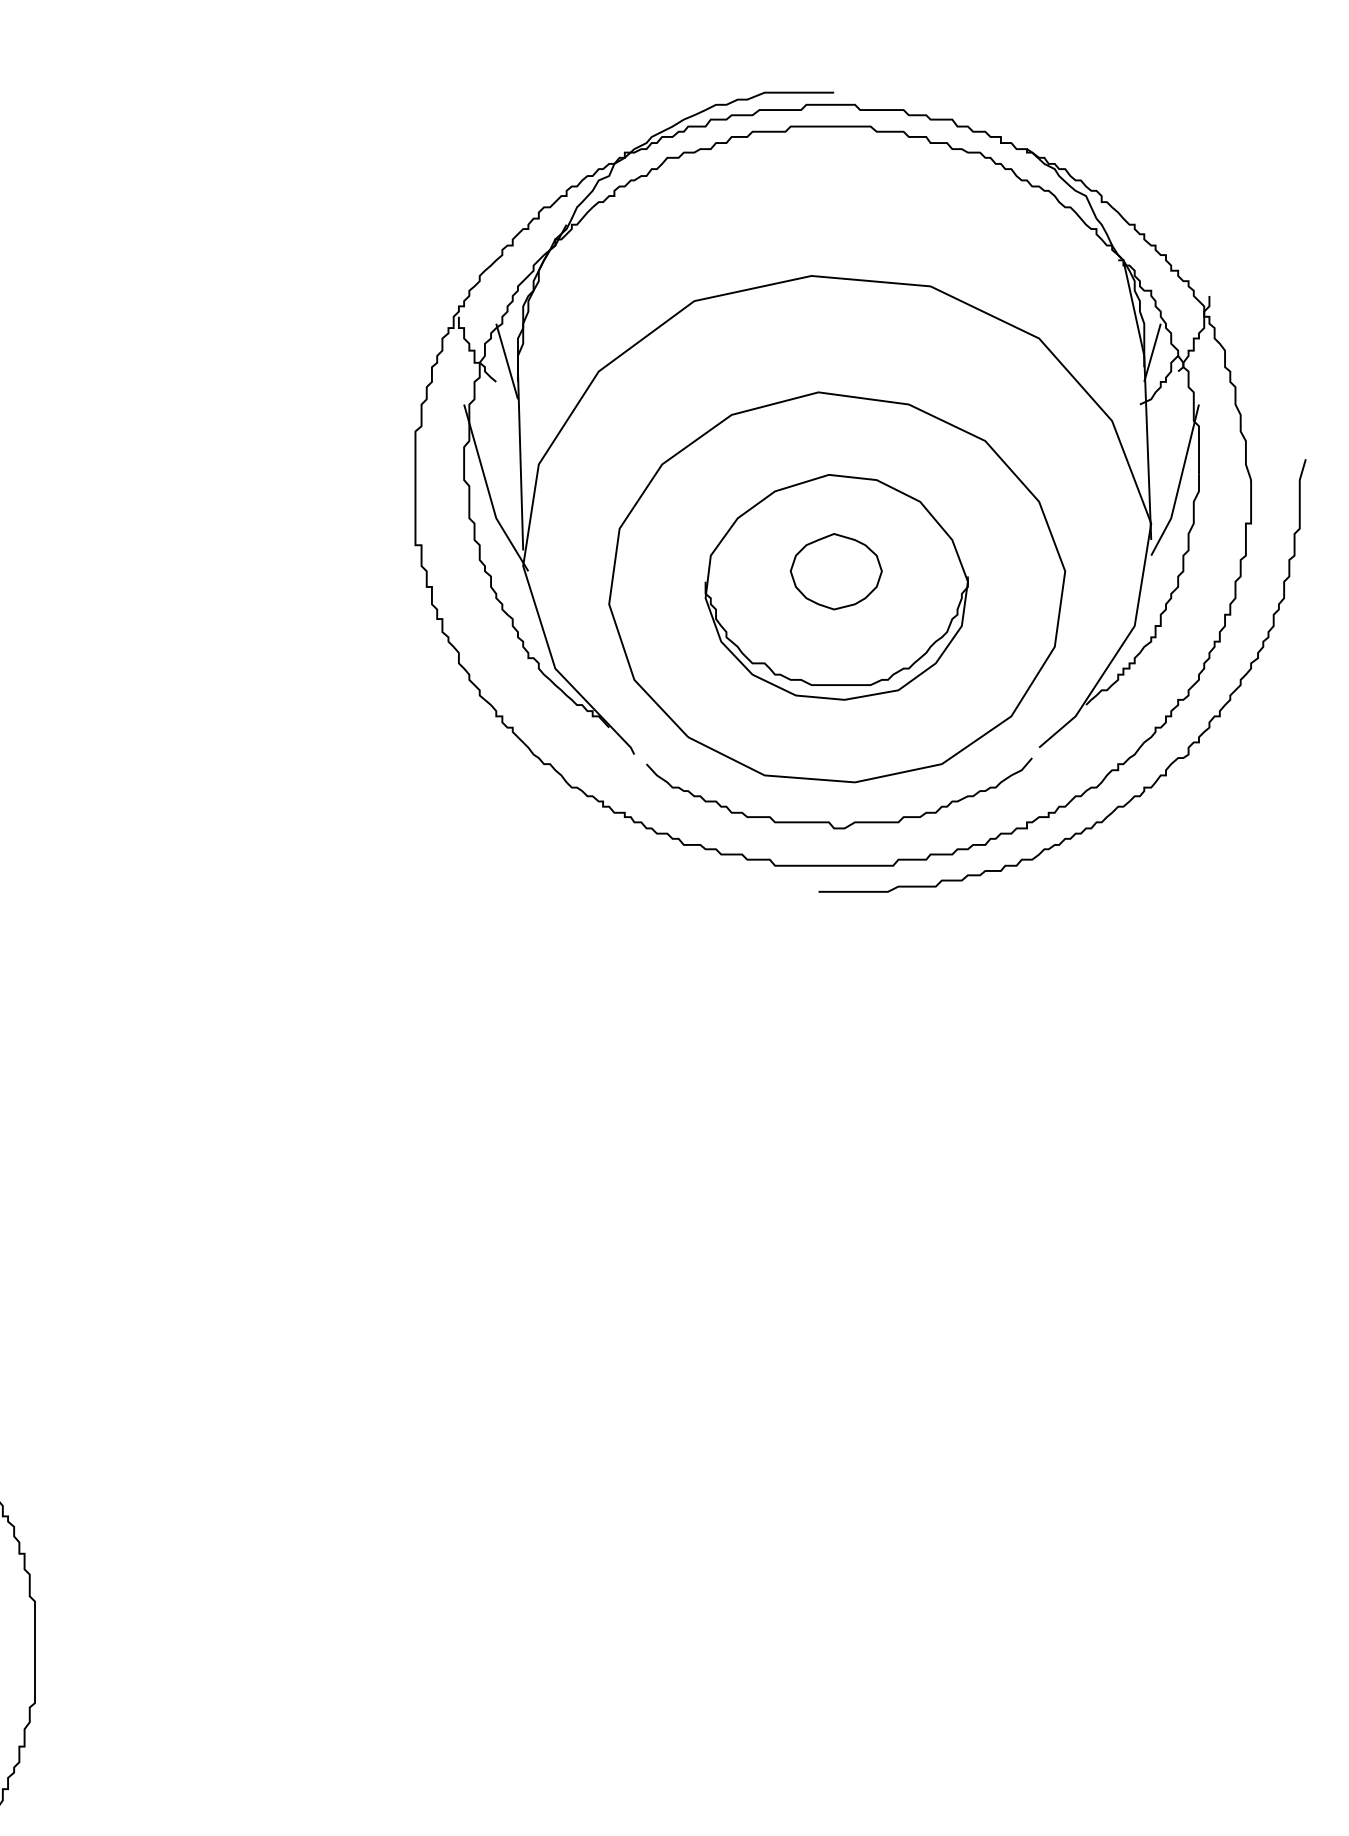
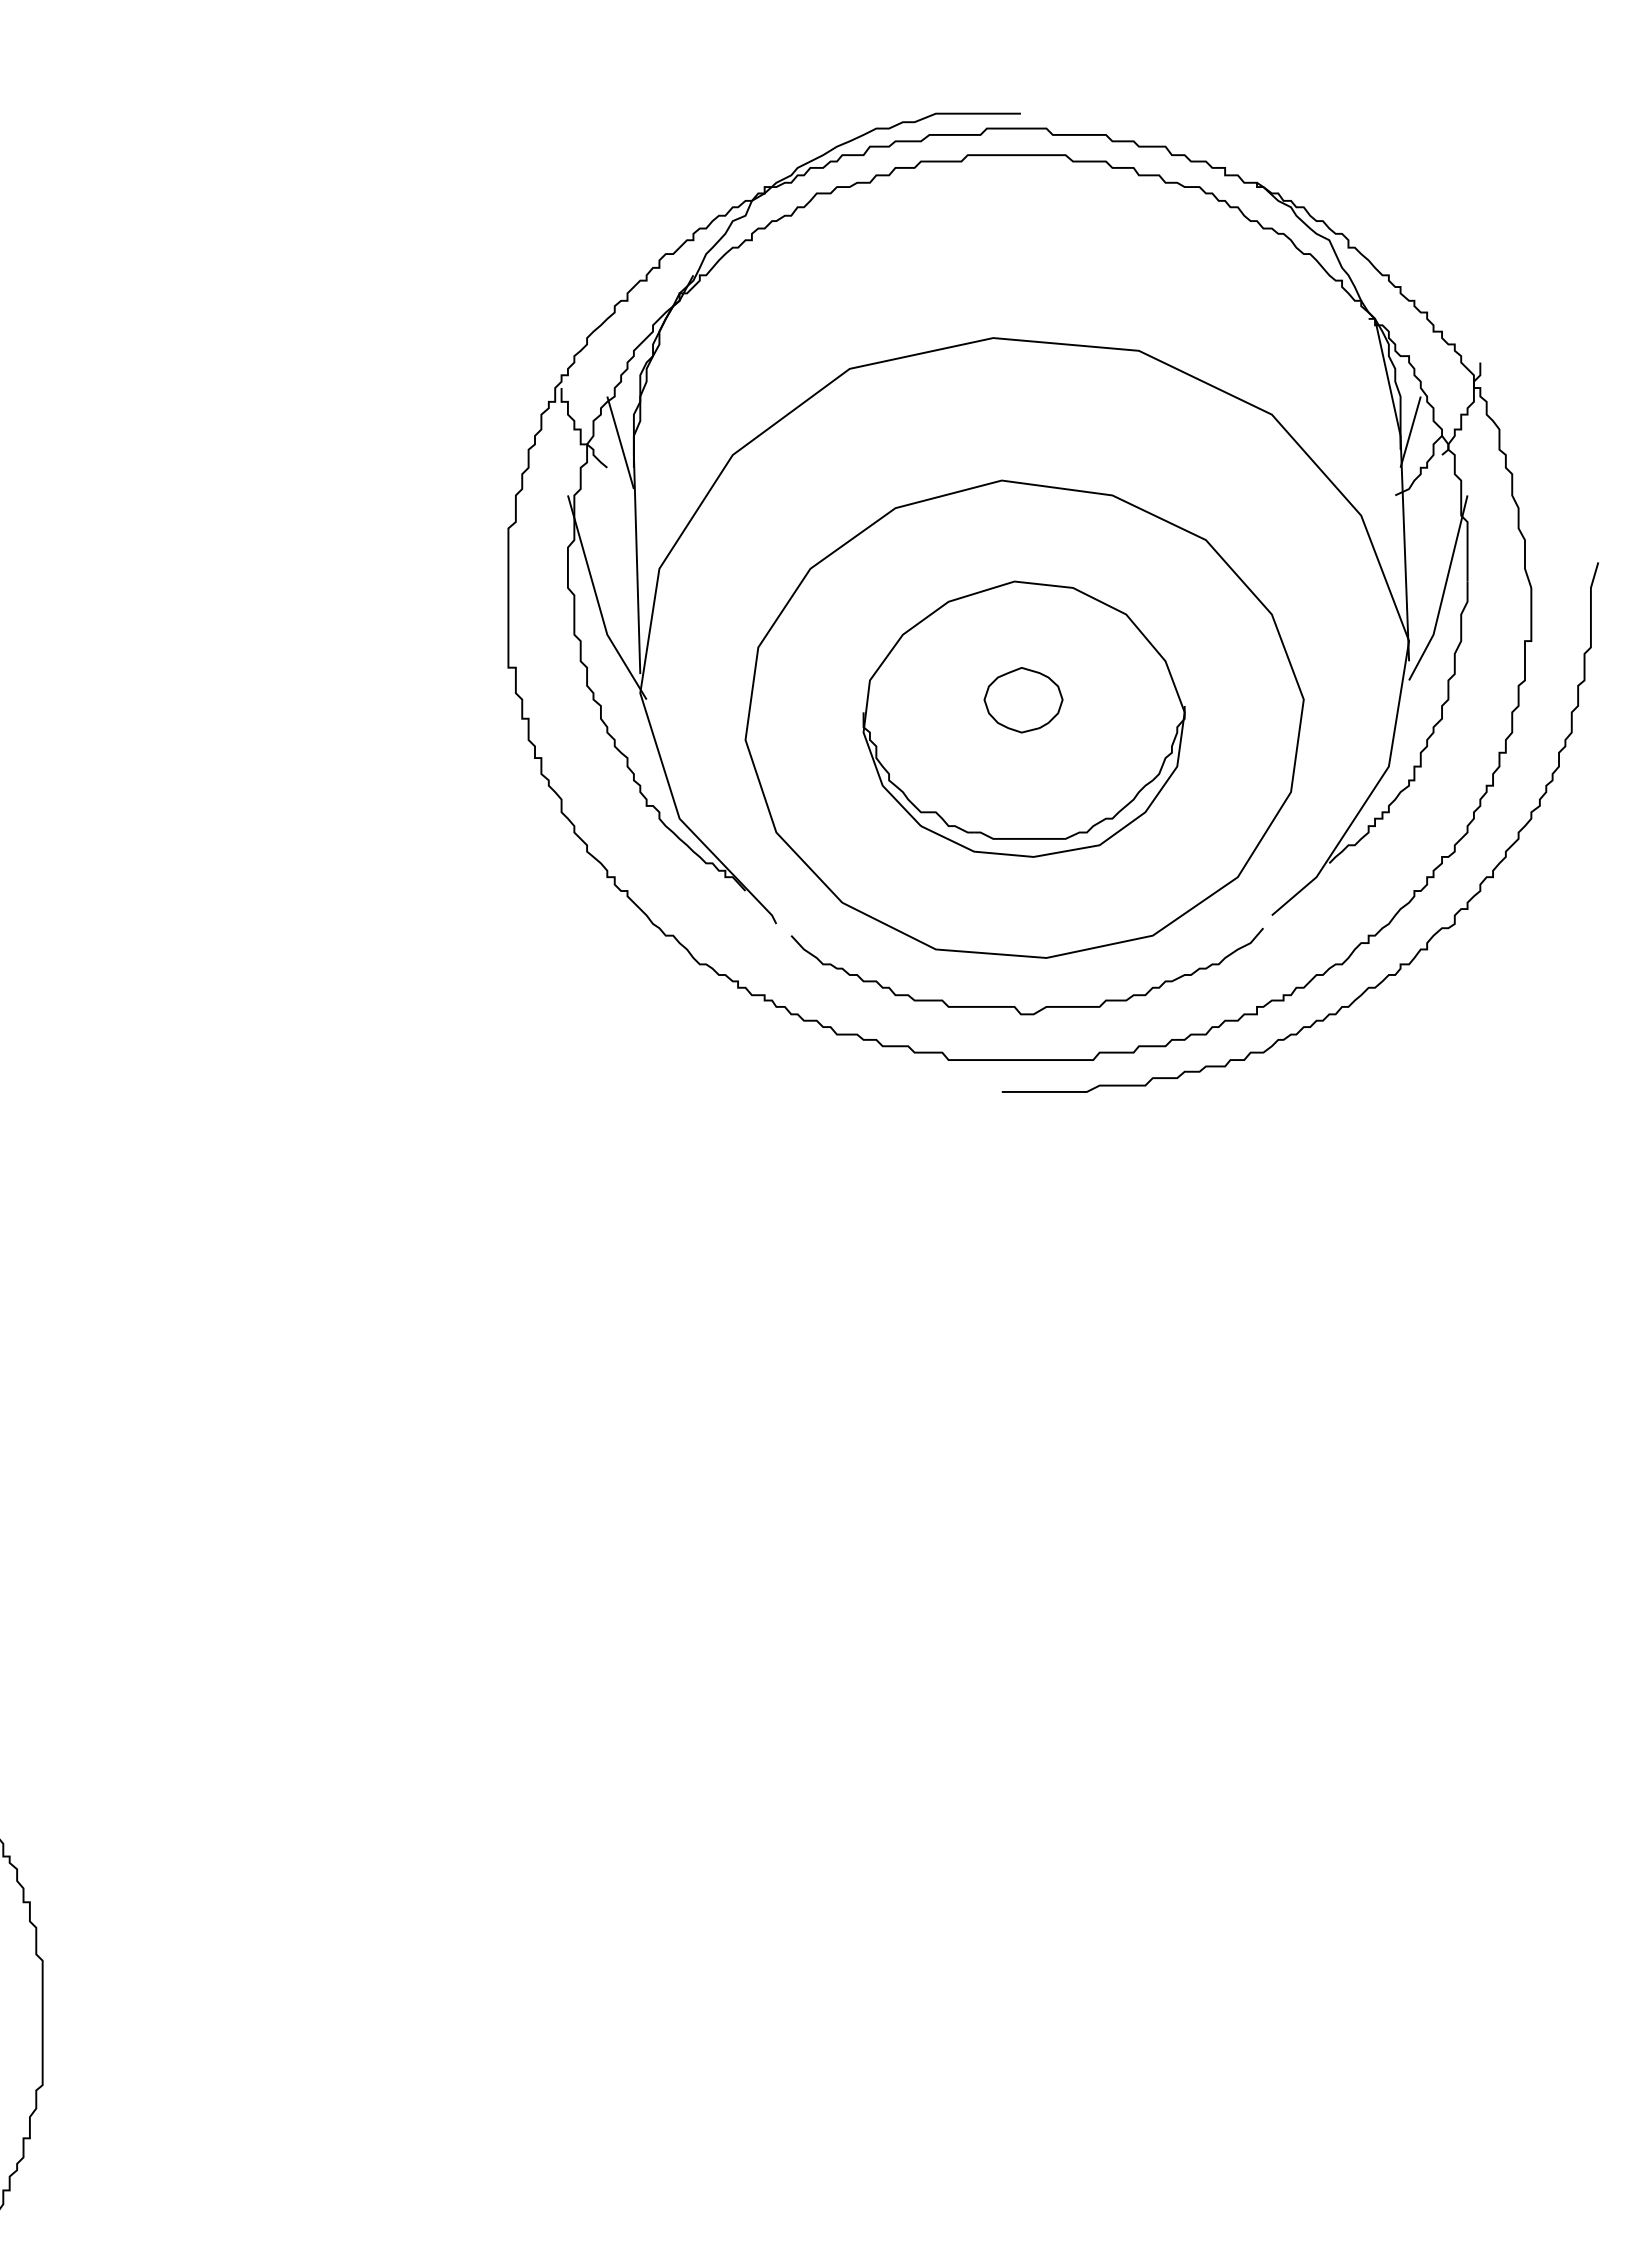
part: (836, 572) -> (1023, 700), size x0.7

